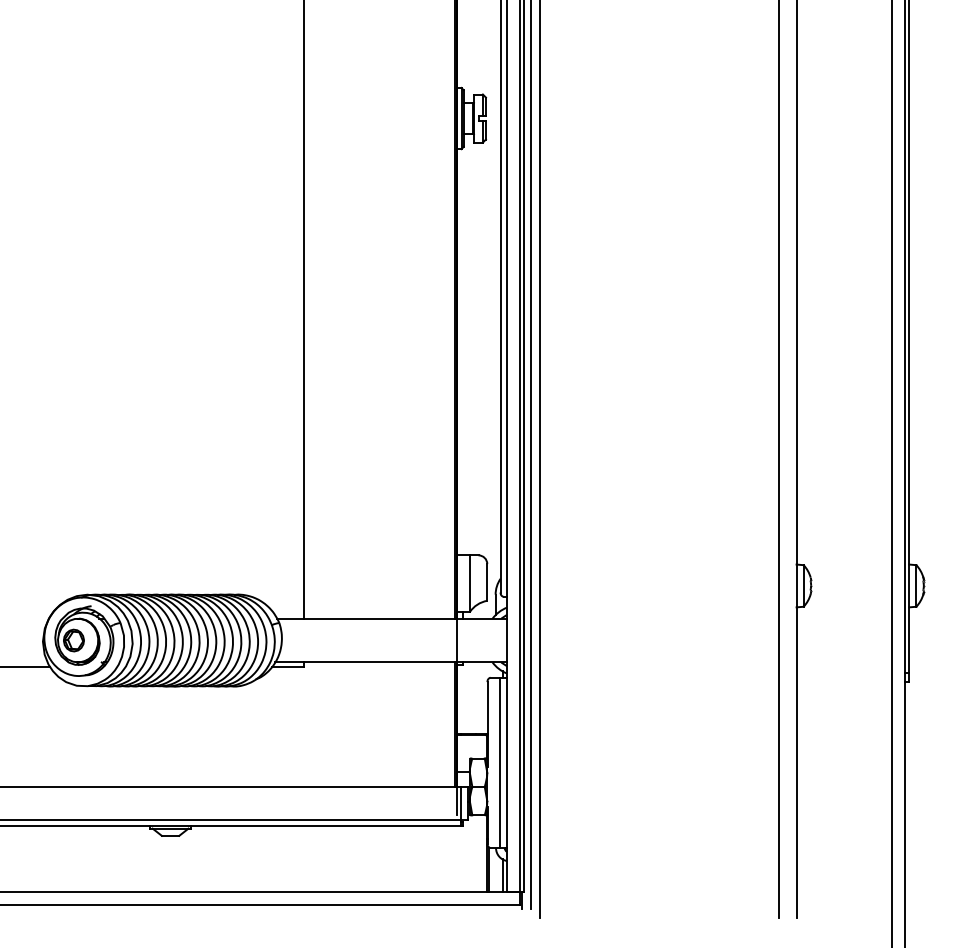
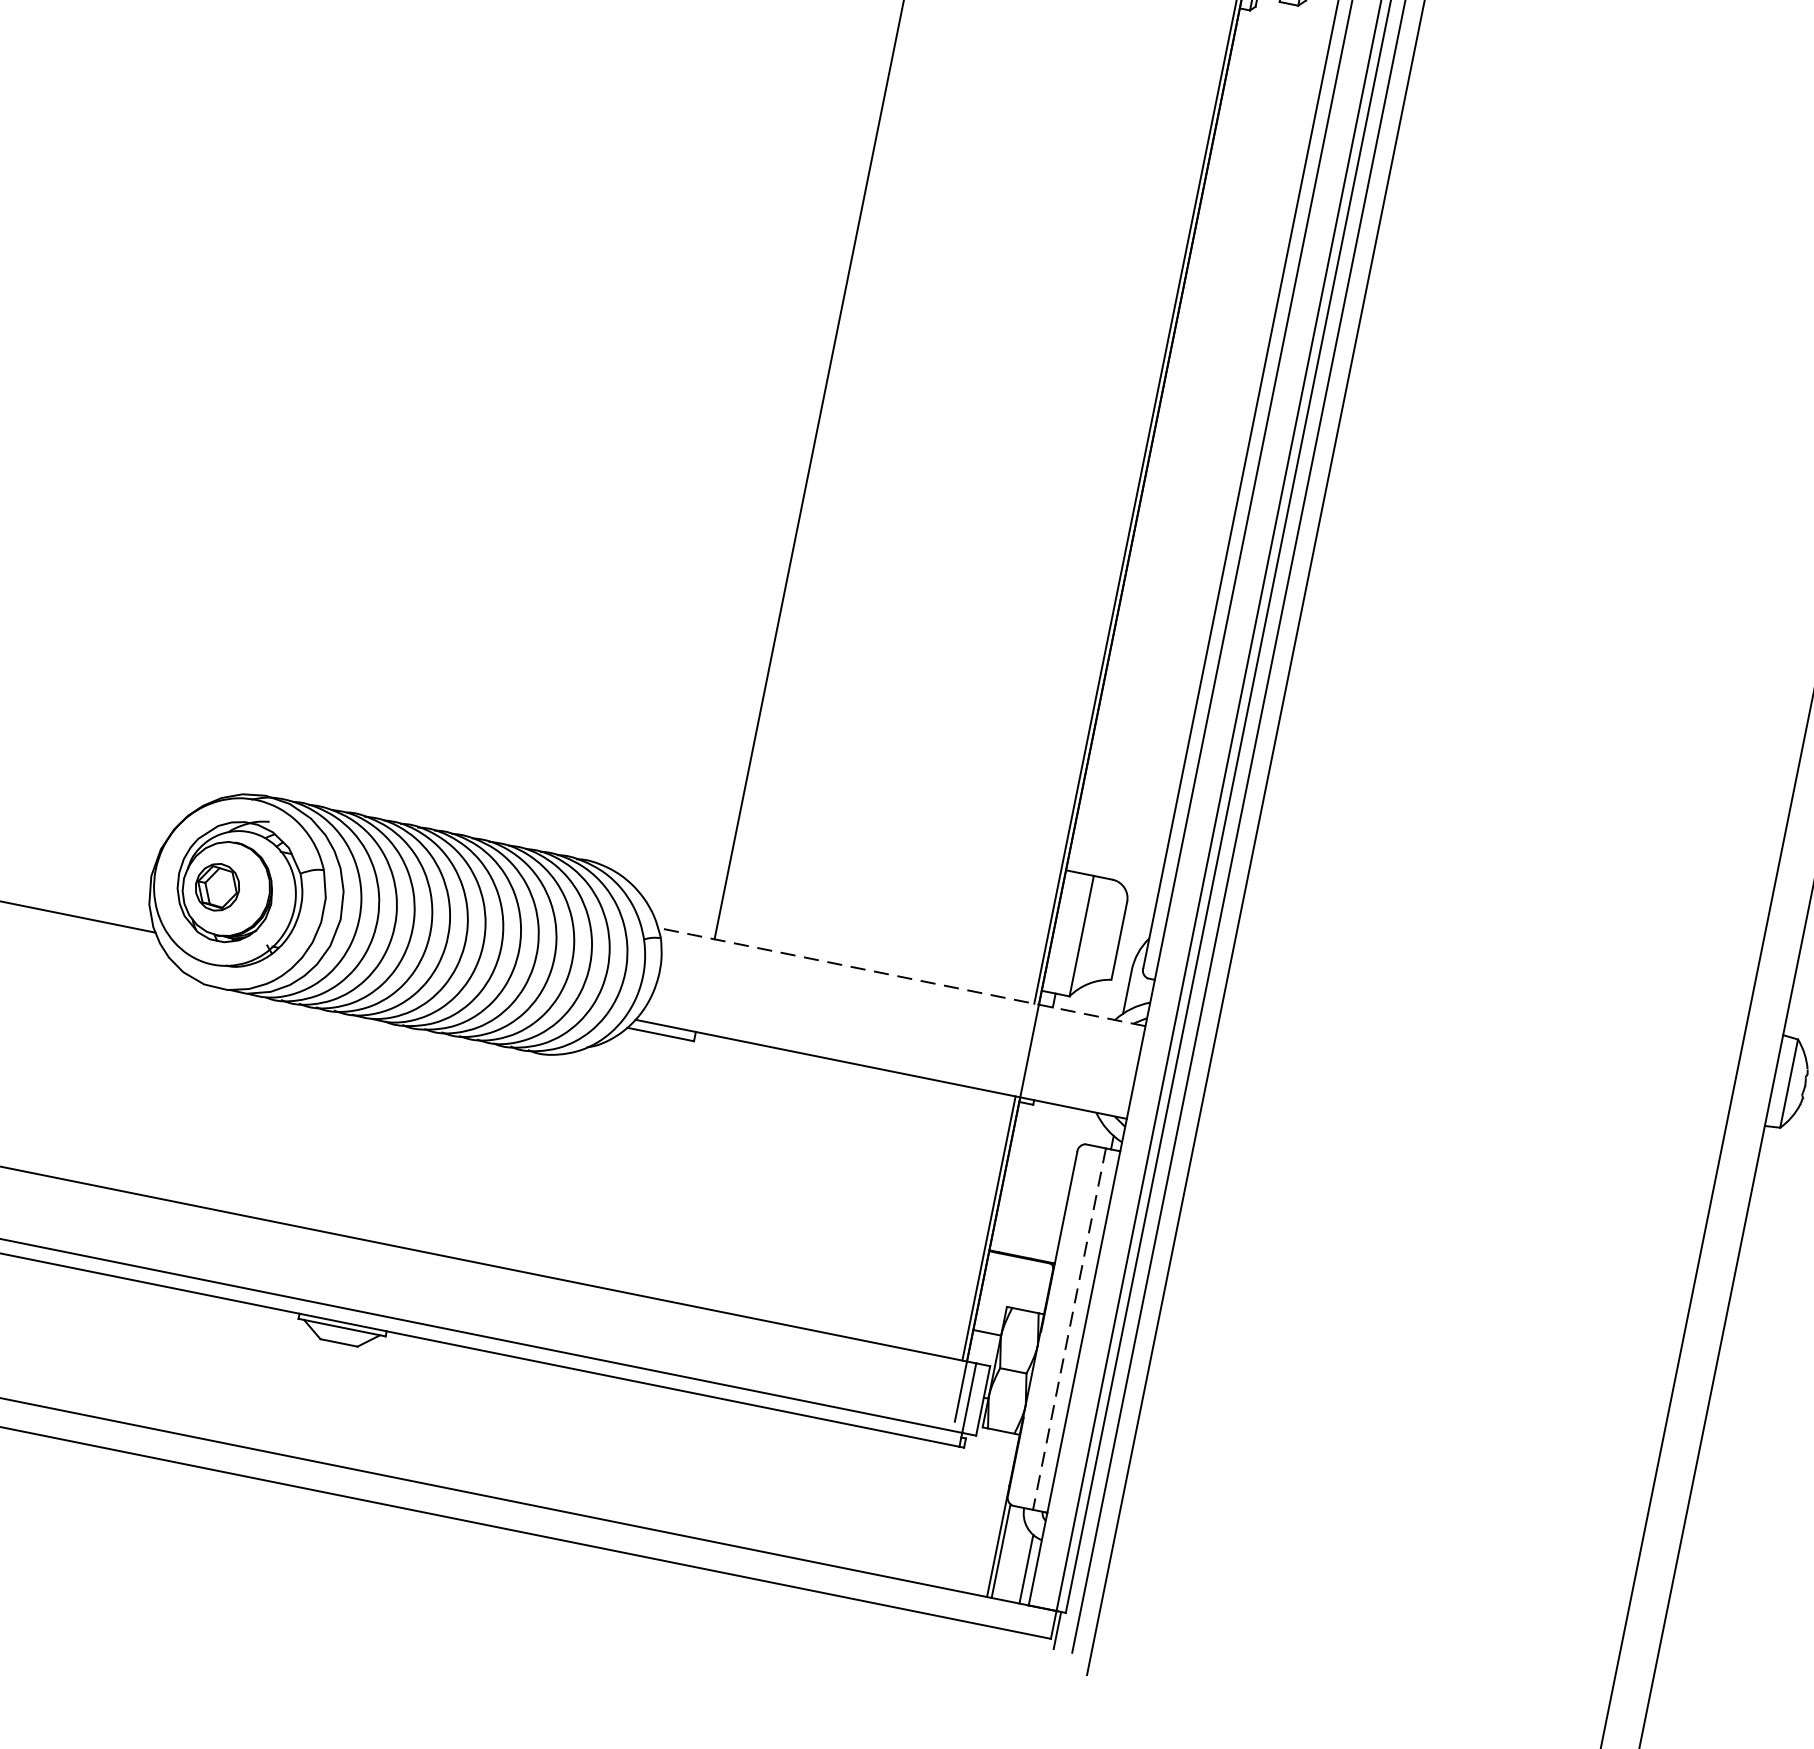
line: (391, 618) -> (900, 976), solid -> dashed
line: (500, 763) -> (1069, 1330), solid -> dashed

